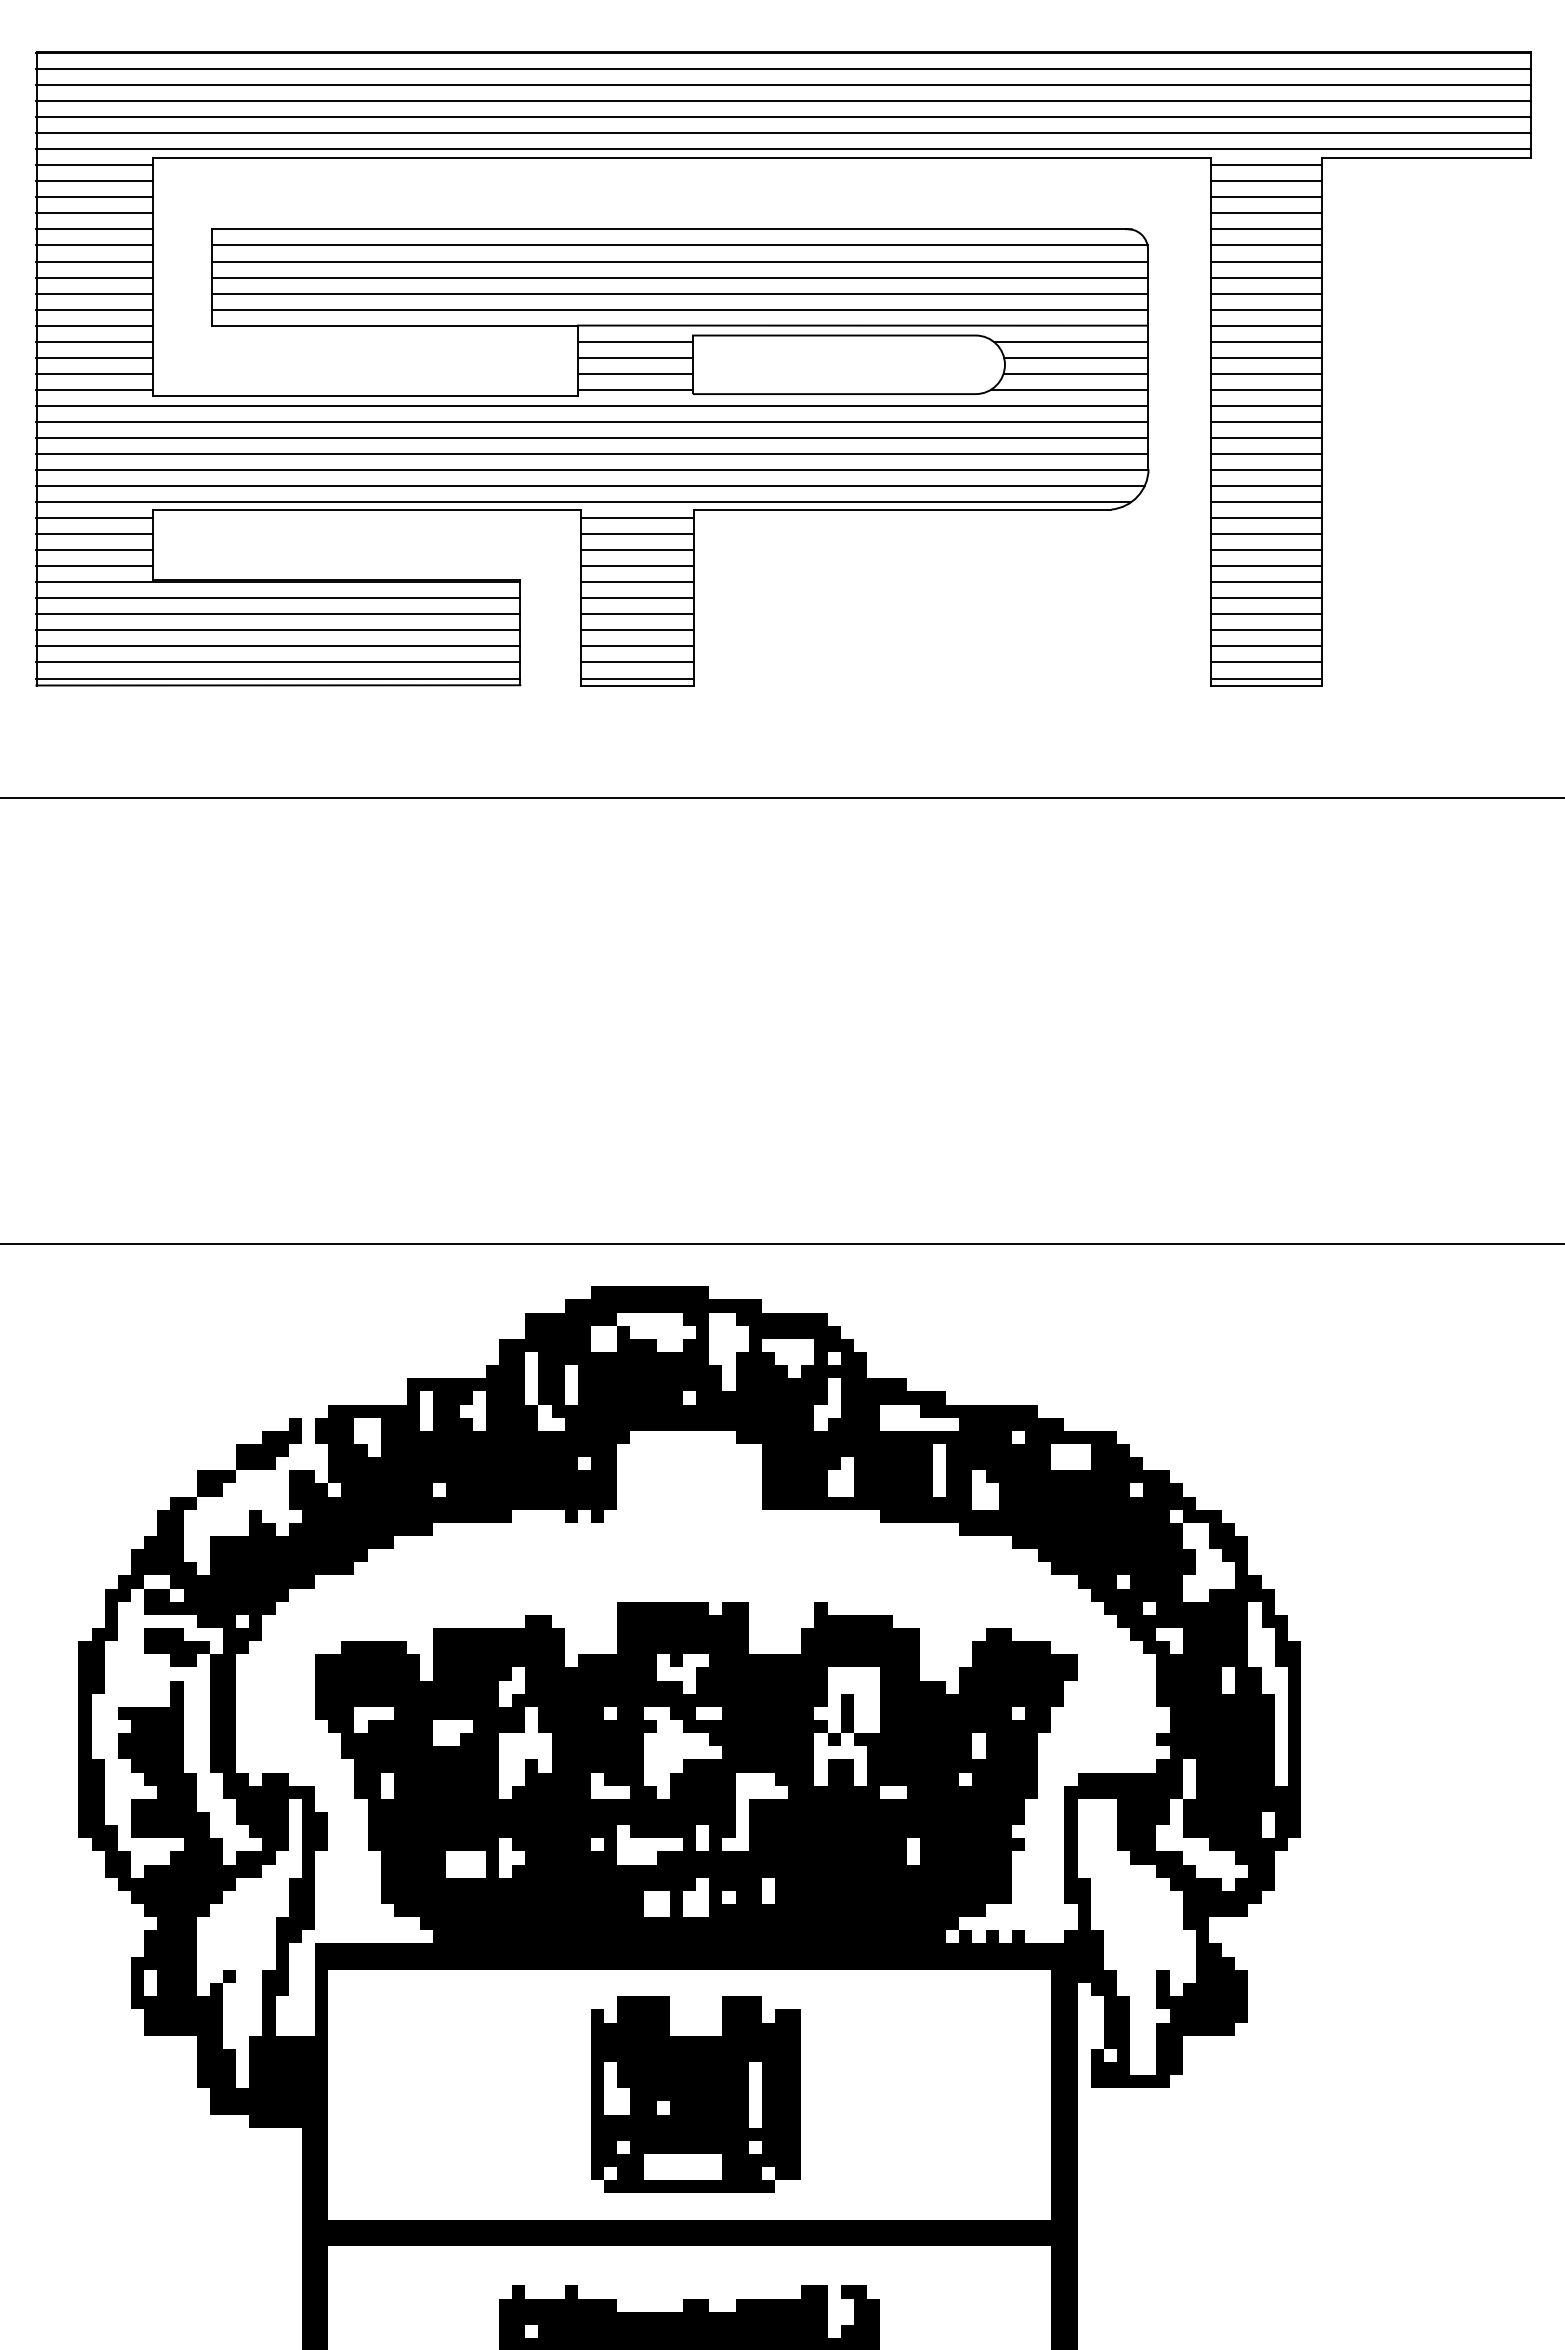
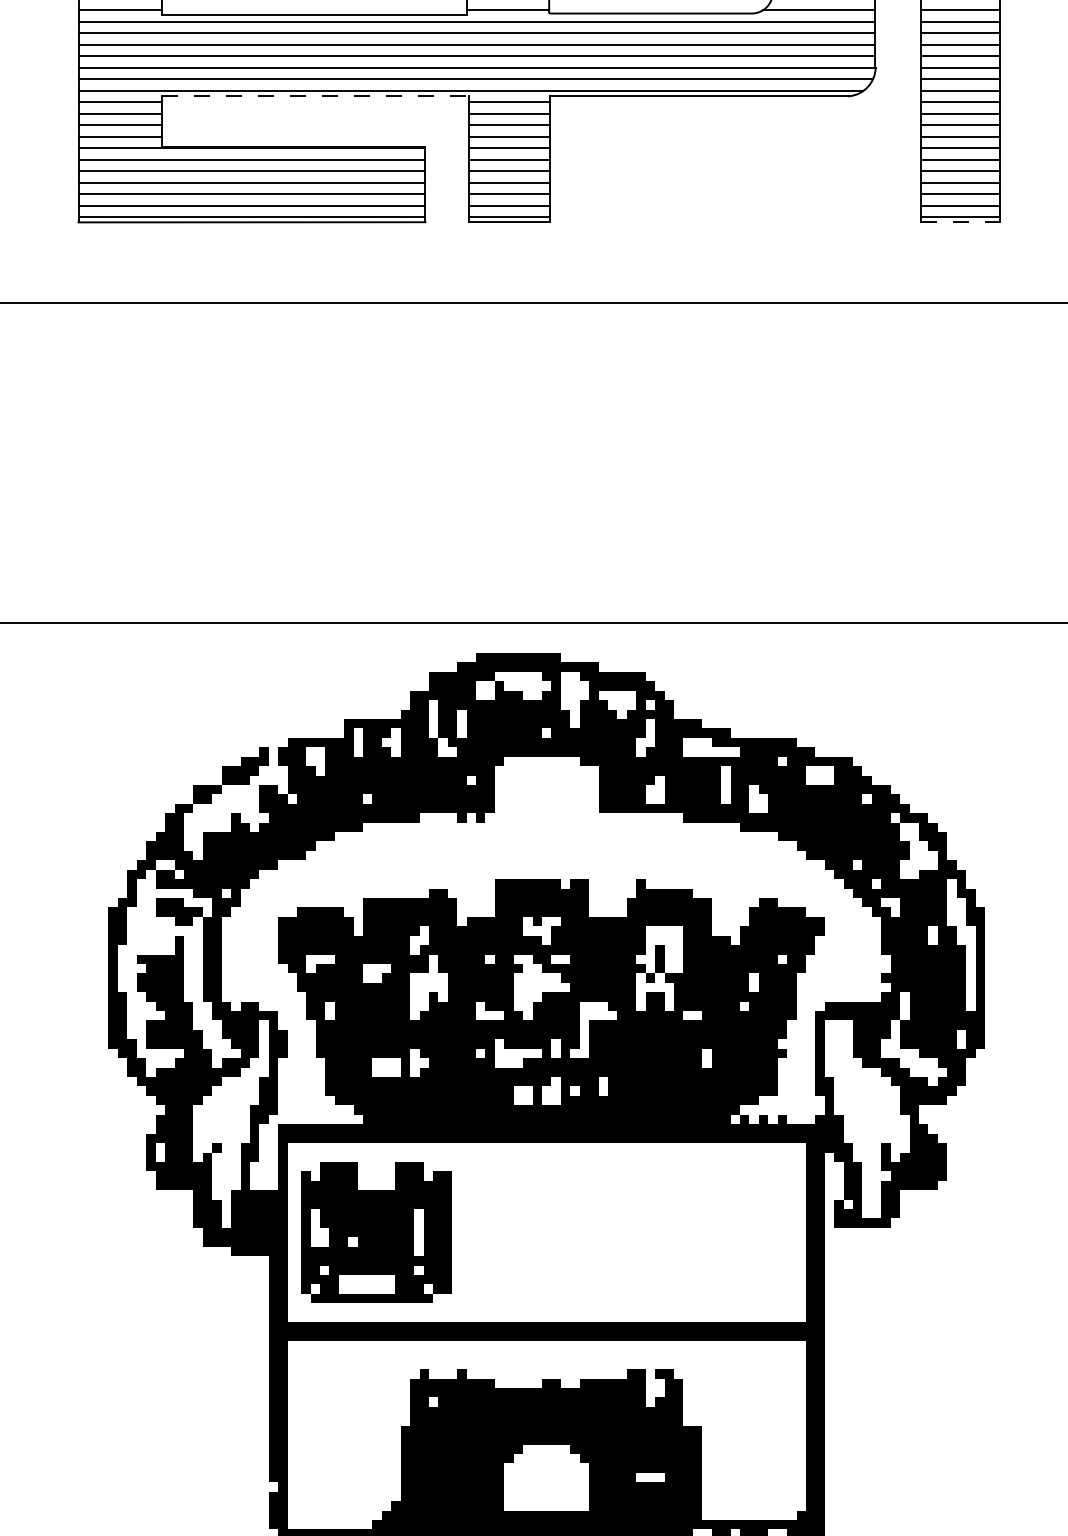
line: (366, 509) -> (315, 96), solid -> dashed
line: (1267, 685) -> (960, 222), solid -> dashed
part: (695, 2094) -> (376, 1232), moved

